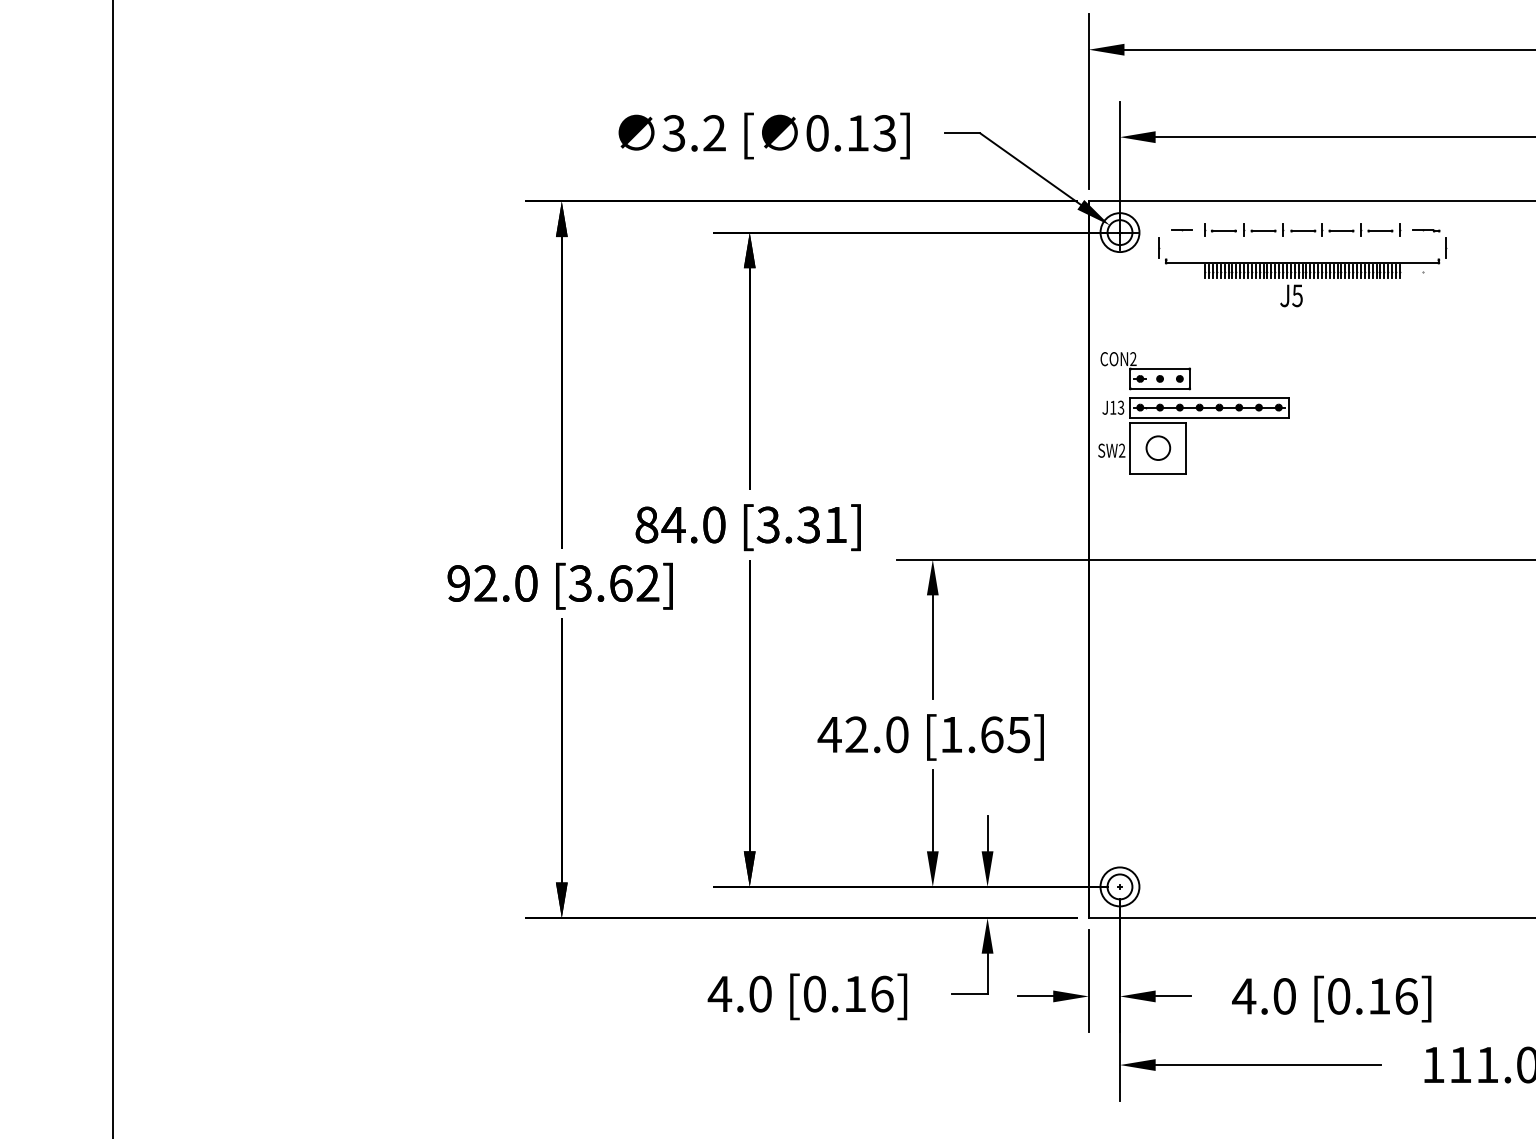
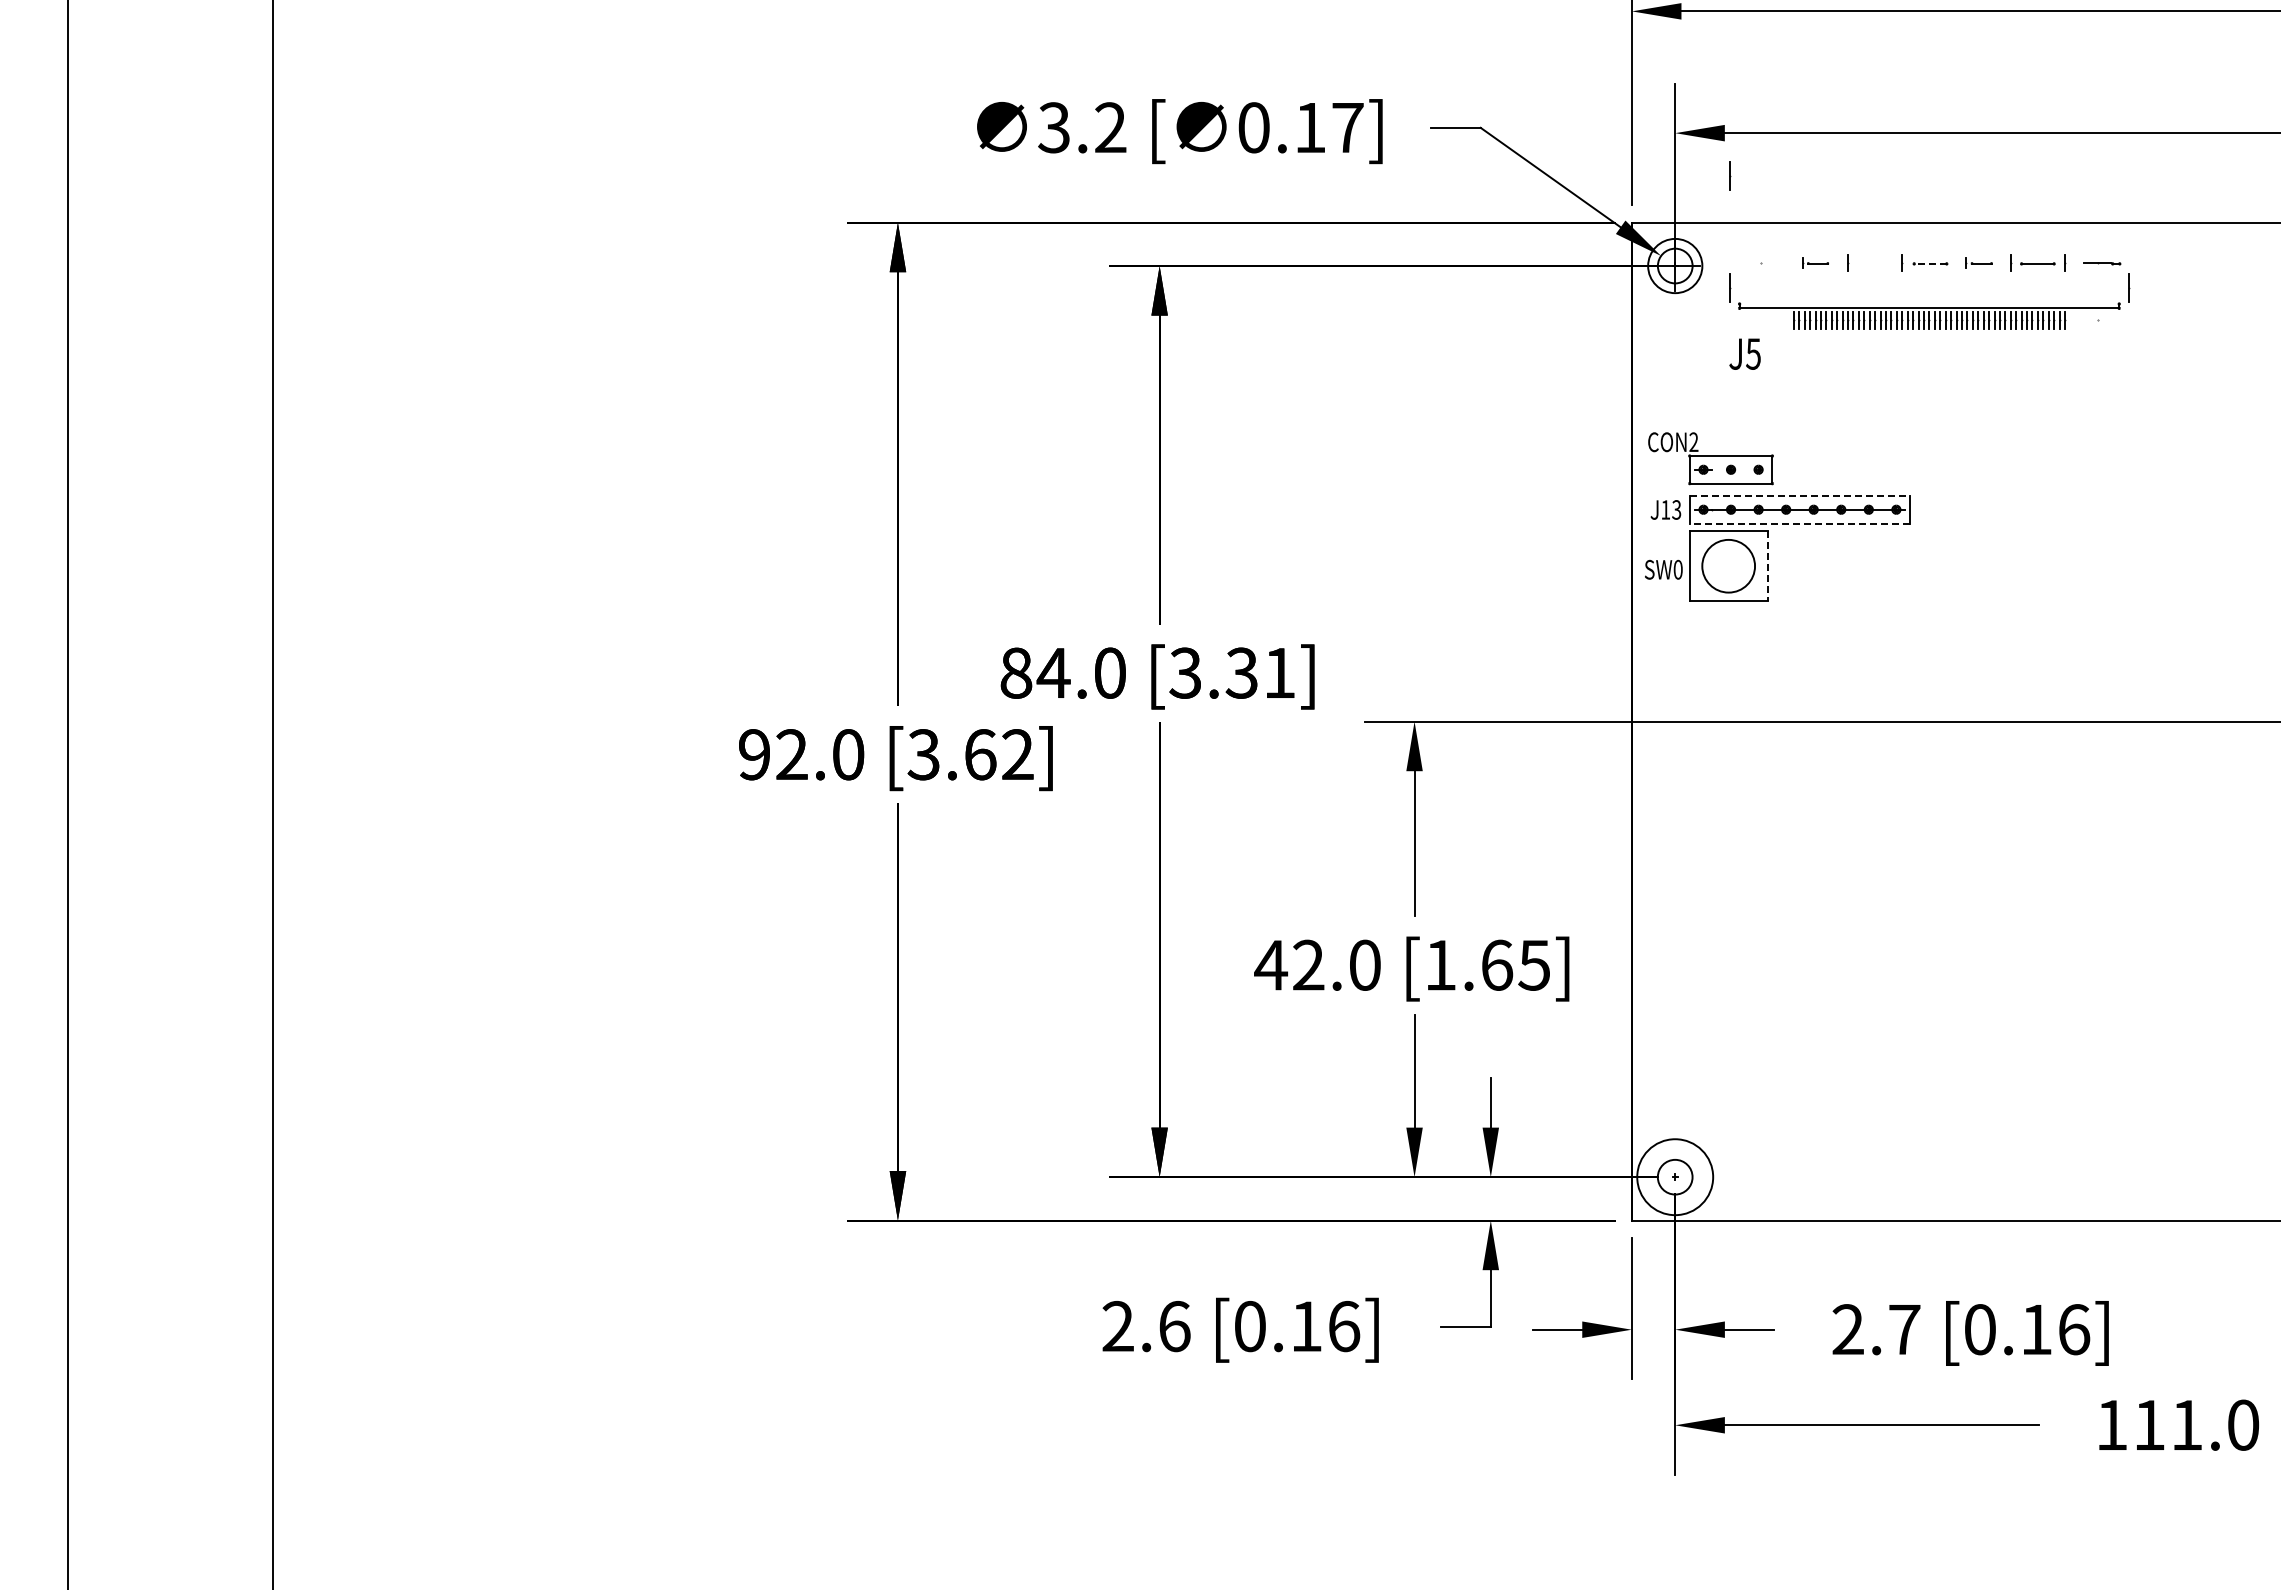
text: (884, 133) -> (1347, 127), 0.13] -> 0.17]
line: (1159, 167) -> (1730, 175), added
line: (1181, 230) -> (1761, 262), removed
part: (1220, 230) -> (1815, 262), size x0.6
part: (1263, 230) -> (1874, 263), removed
line: (1303, 230) -> (1930, 263), solid -> dashed
part: (1337, 230) -> (1978, 262), size x0.6
text: (1291, 295) -> (1744, 353), moved
line: (1209, 397) -> (1800, 495), solid -> dashed
line: (1209, 417) -> (1799, 523), solid -> dashed
circle: (1158, 447) -> (1728, 565), size x1.6
line: (1186, 448) -> (1767, 566), solid -> dashed
text: (1121, 450) -> (1677, 569), SW2 -> SW0
circle: (1120, 887) -> (1675, 1177), size x1.4
text: (739, 994) -> (1145, 1326), 4.0 -> 2.6
text: (1263, 996) -> (1875, 1329), 4.0 -> 2.7

